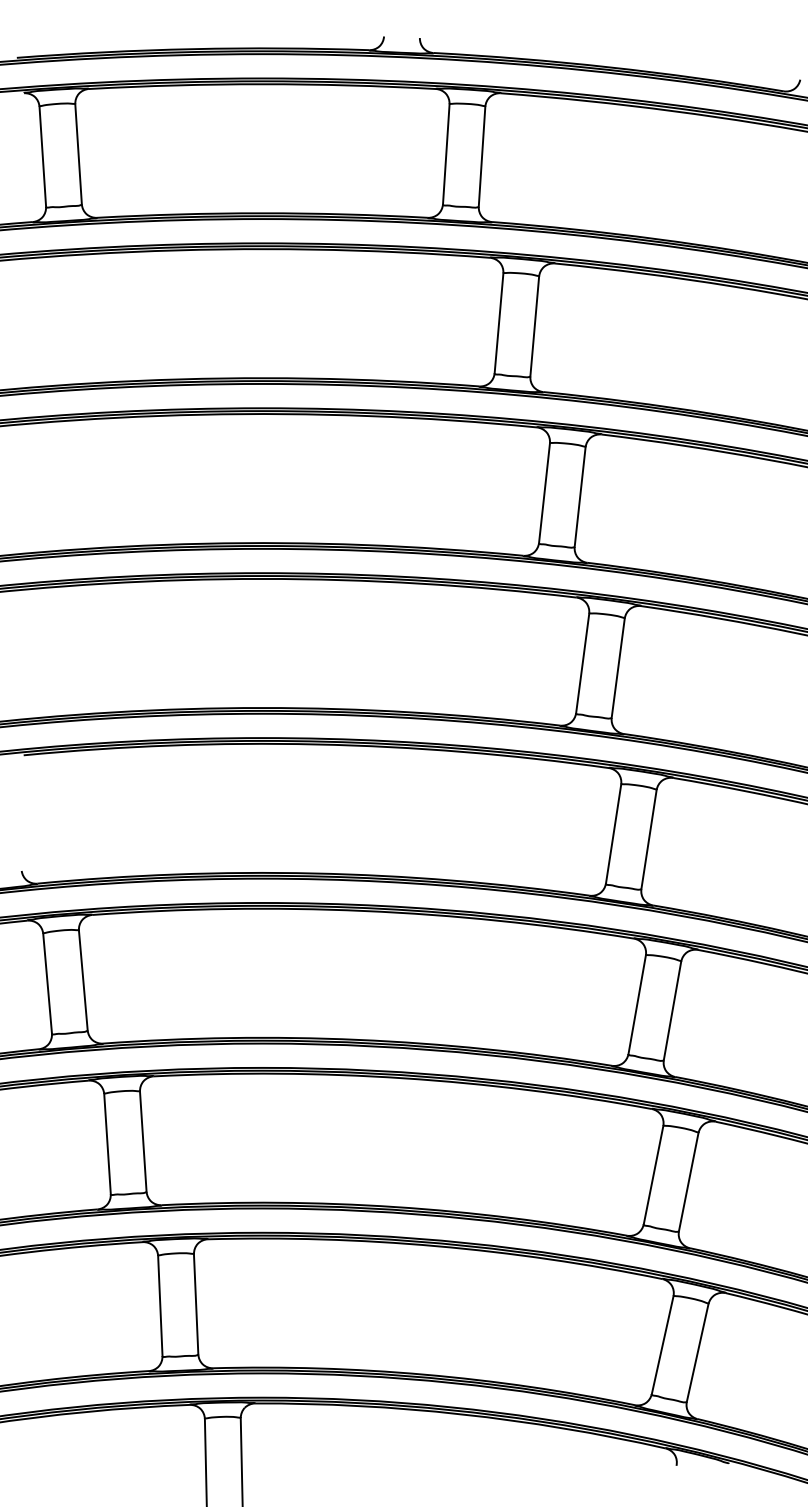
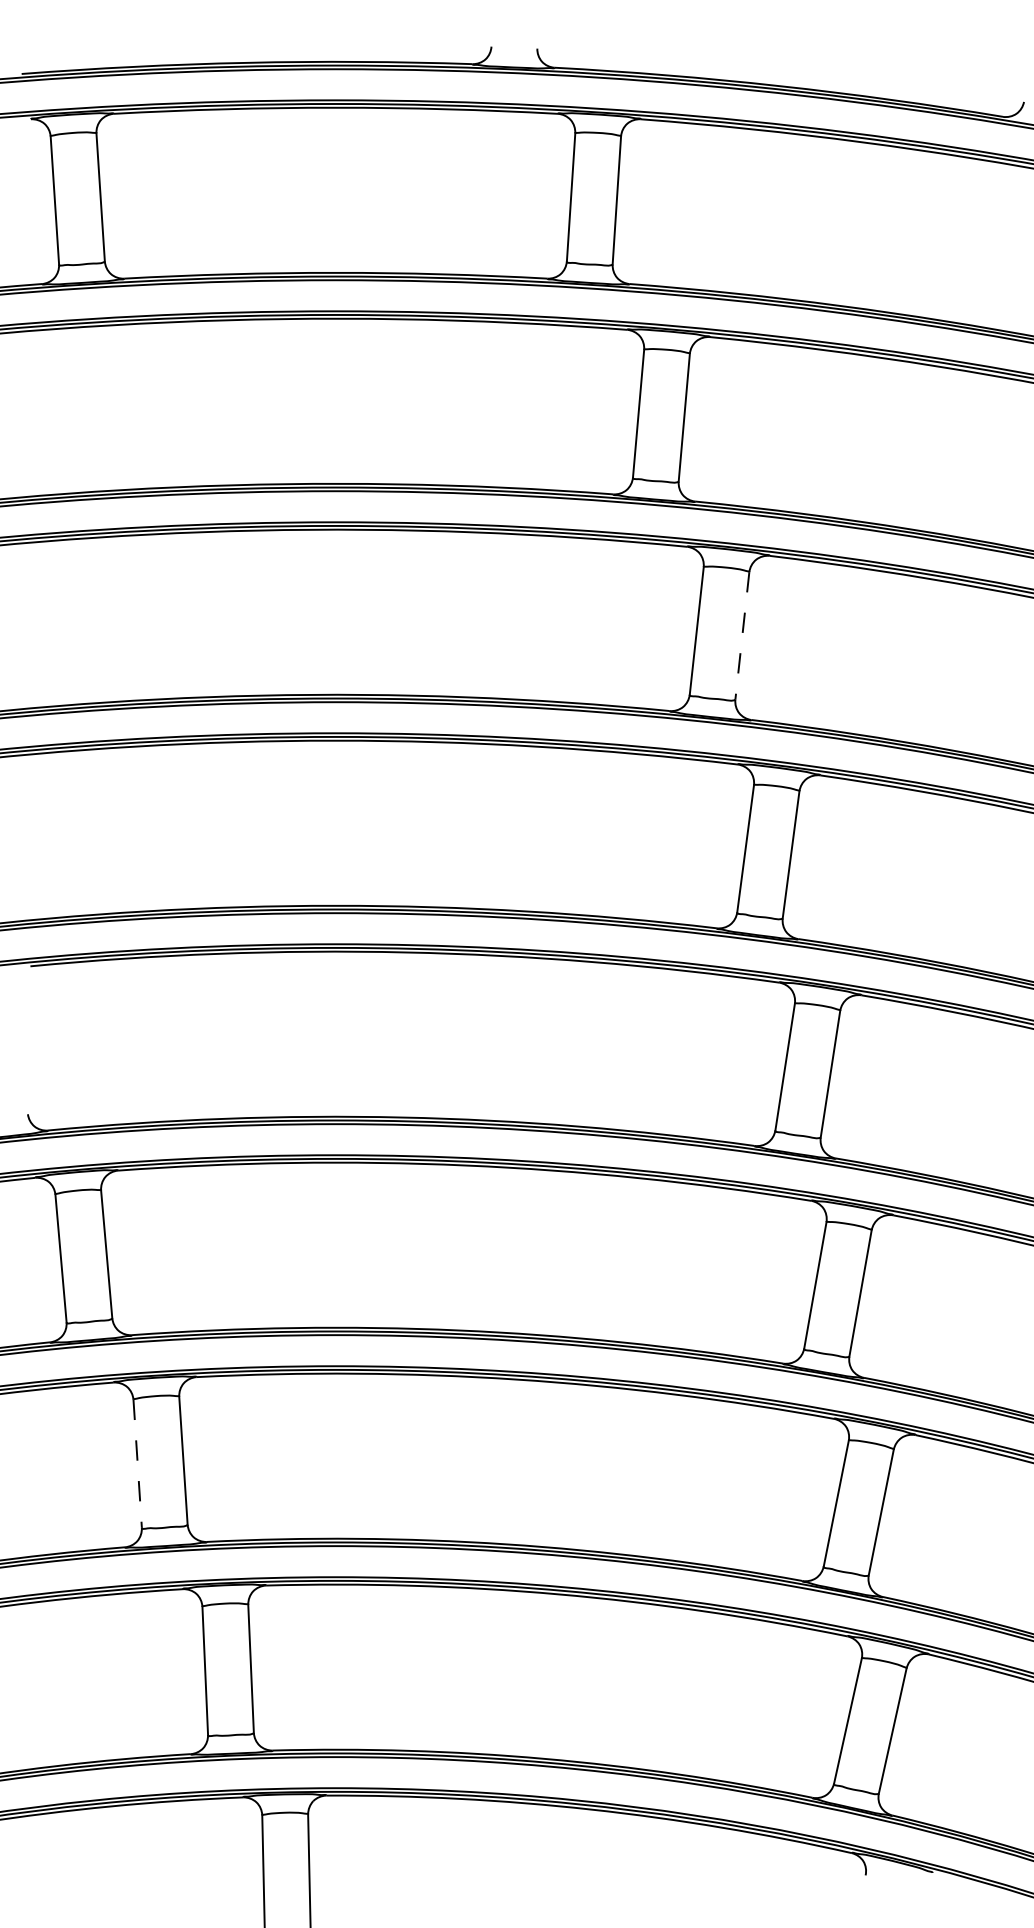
line: (580, 497) -> (742, 636), solid -> dashed
line: (107, 1144) -> (137, 1464), solid -> dashed

